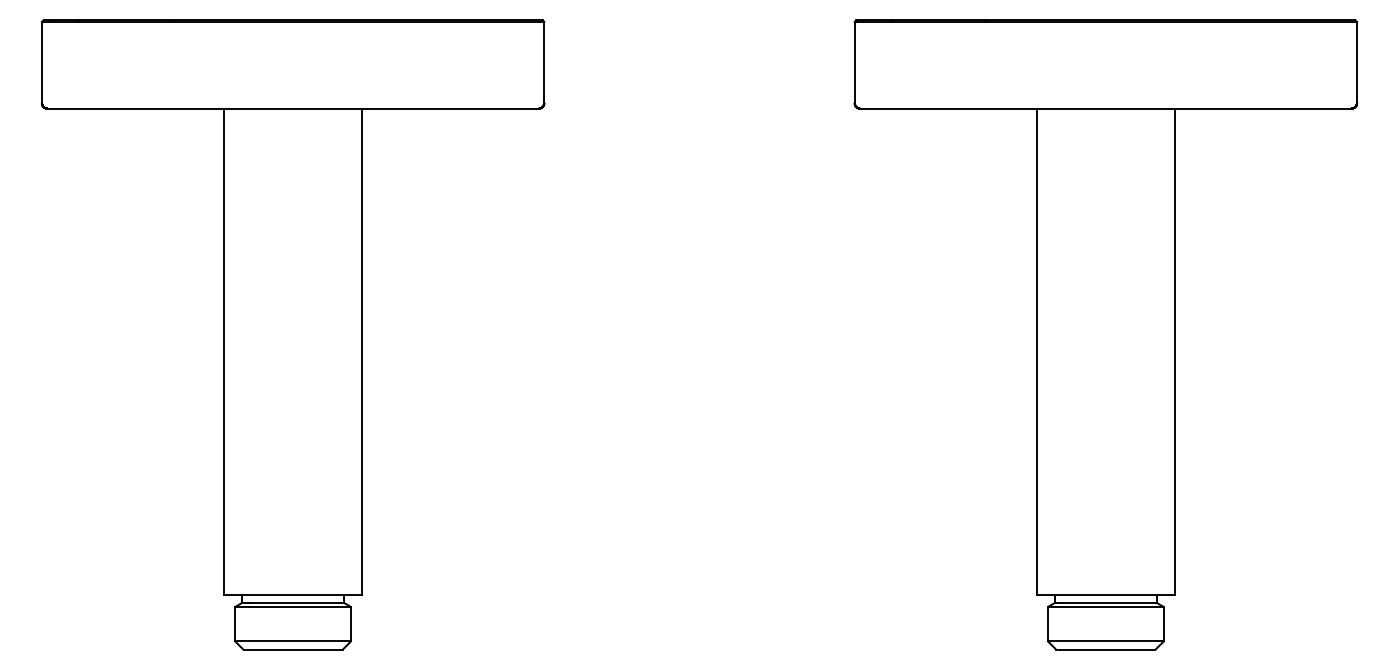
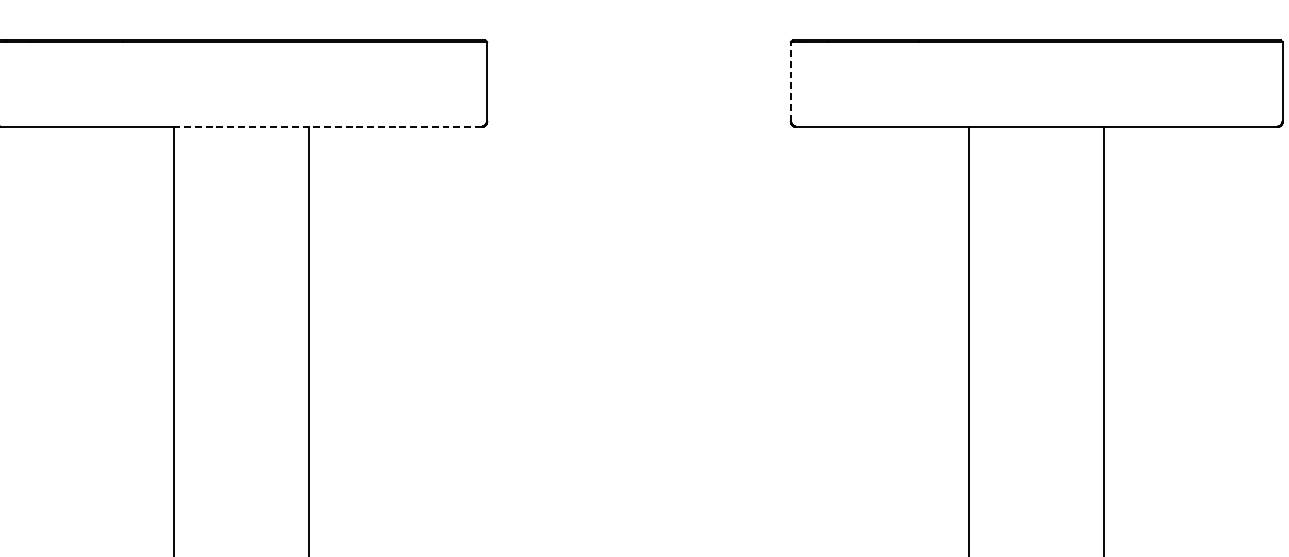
line: (854, 62) -> (790, 81), solid -> dashed
line: (380, 108) -> (326, 126), solid -> dashed

